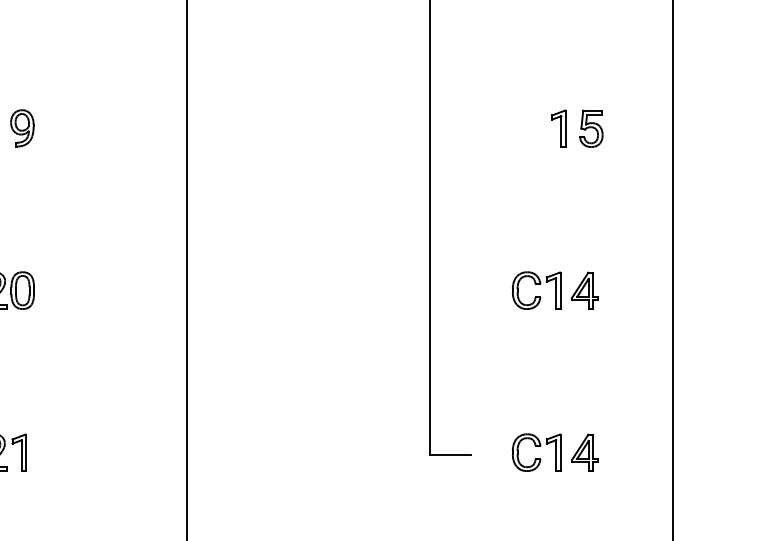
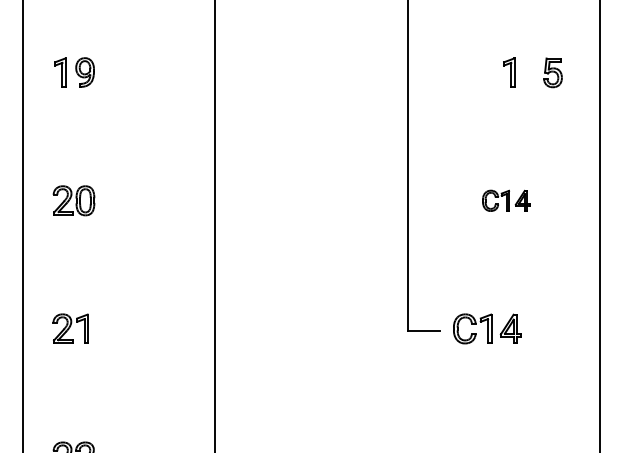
part: (590, 128) -> (552, 72), moved
part: (555, 290) -> (506, 200), size x0.7
part: (555, 452) -> (487, 328), moved

